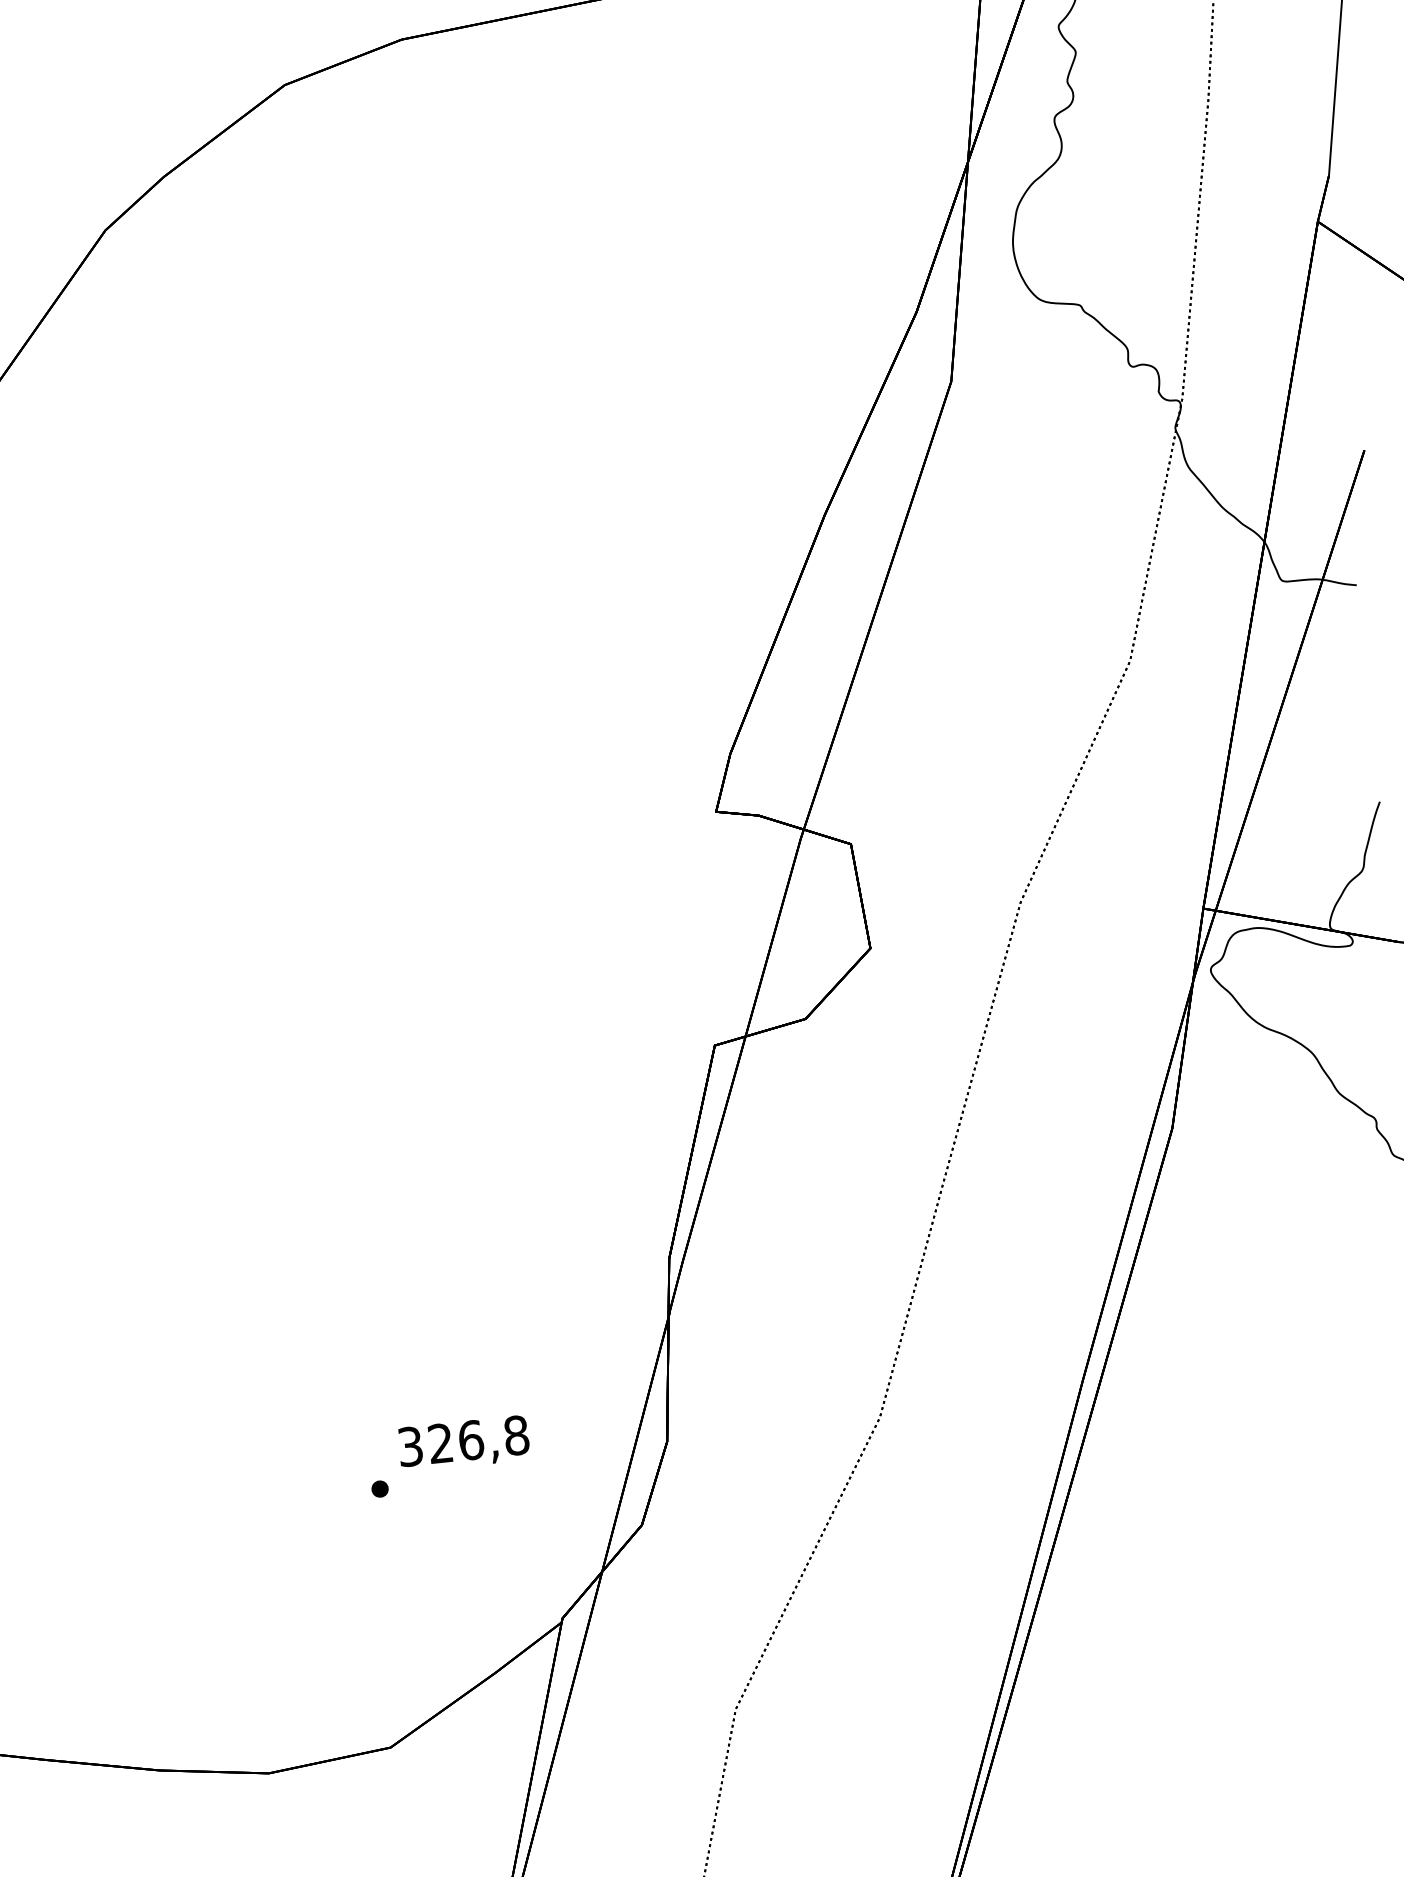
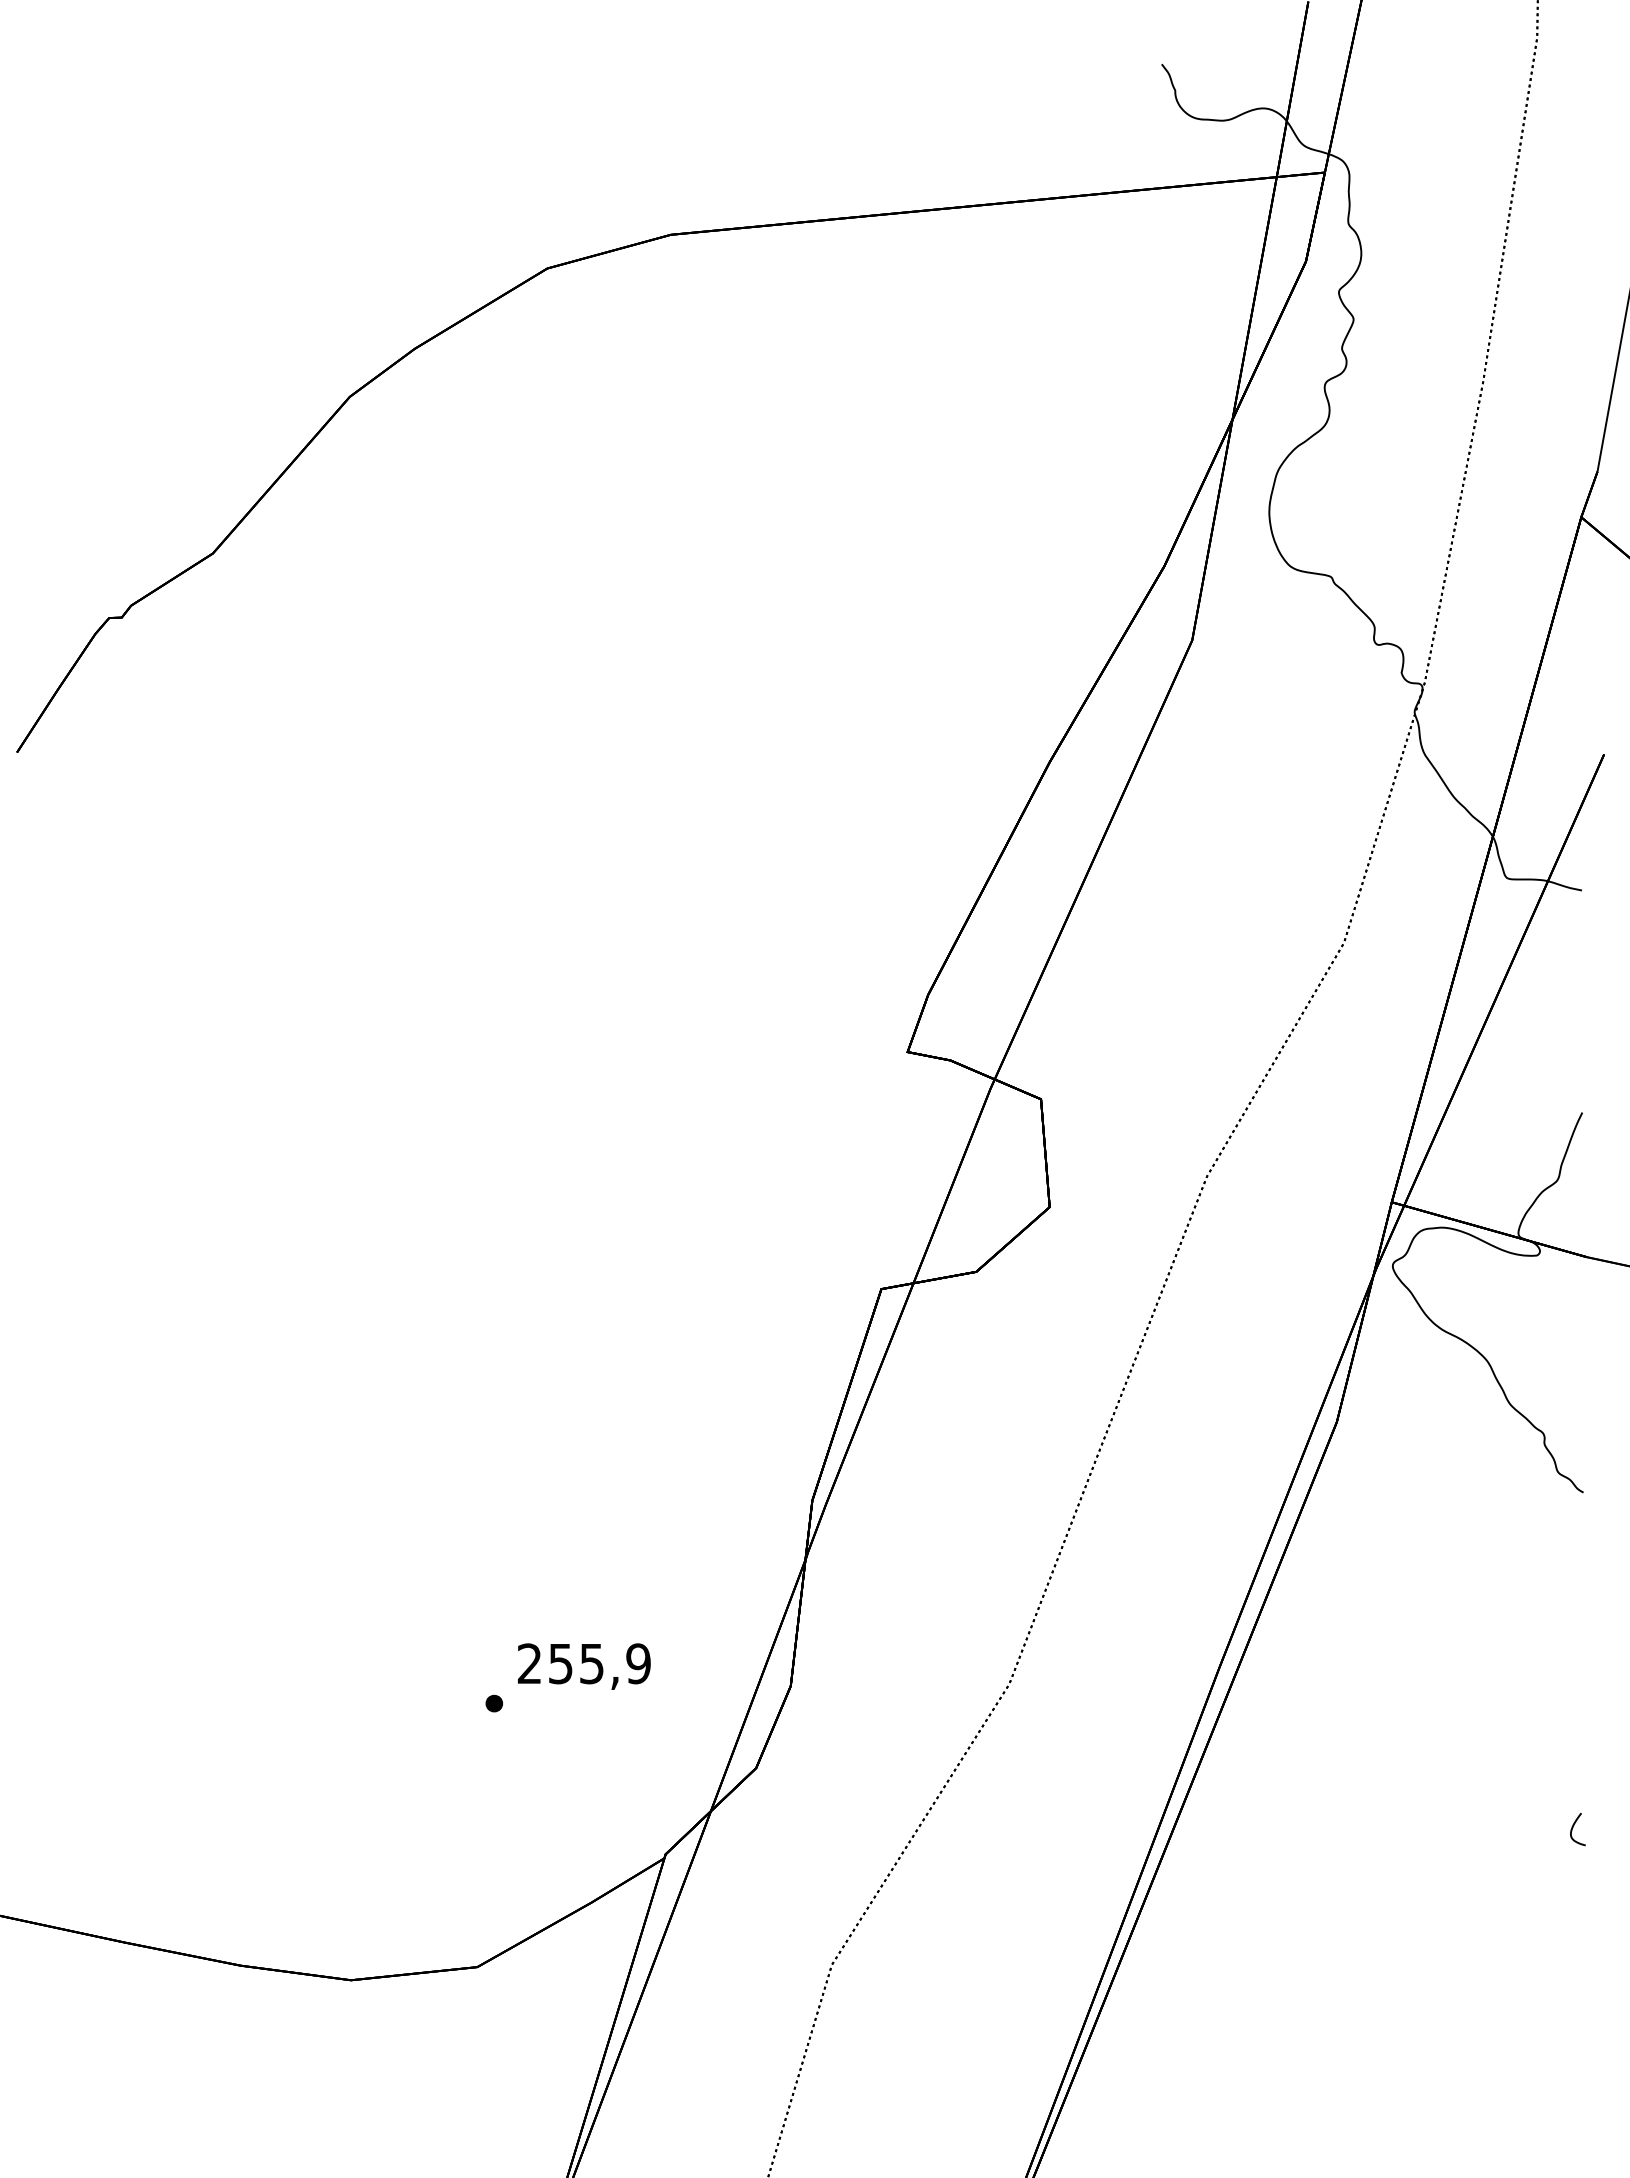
text: (463, 1440) -> (584, 1663), 326,8 -> 255,9

